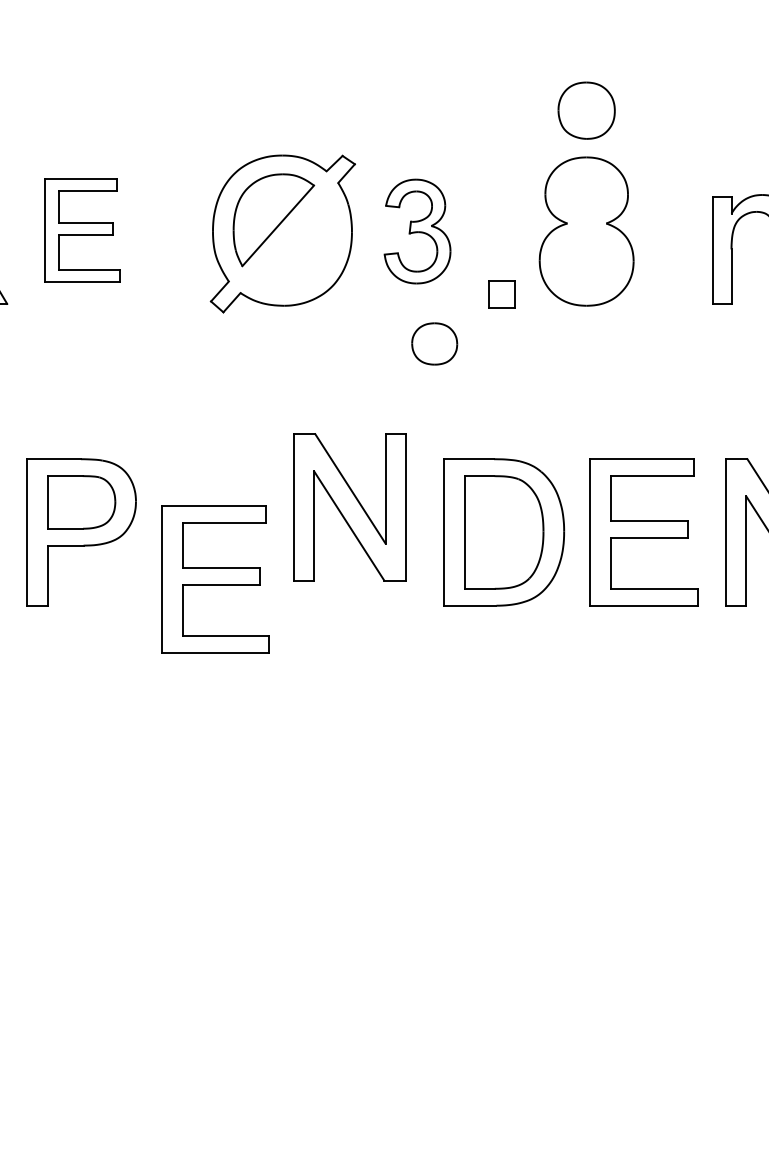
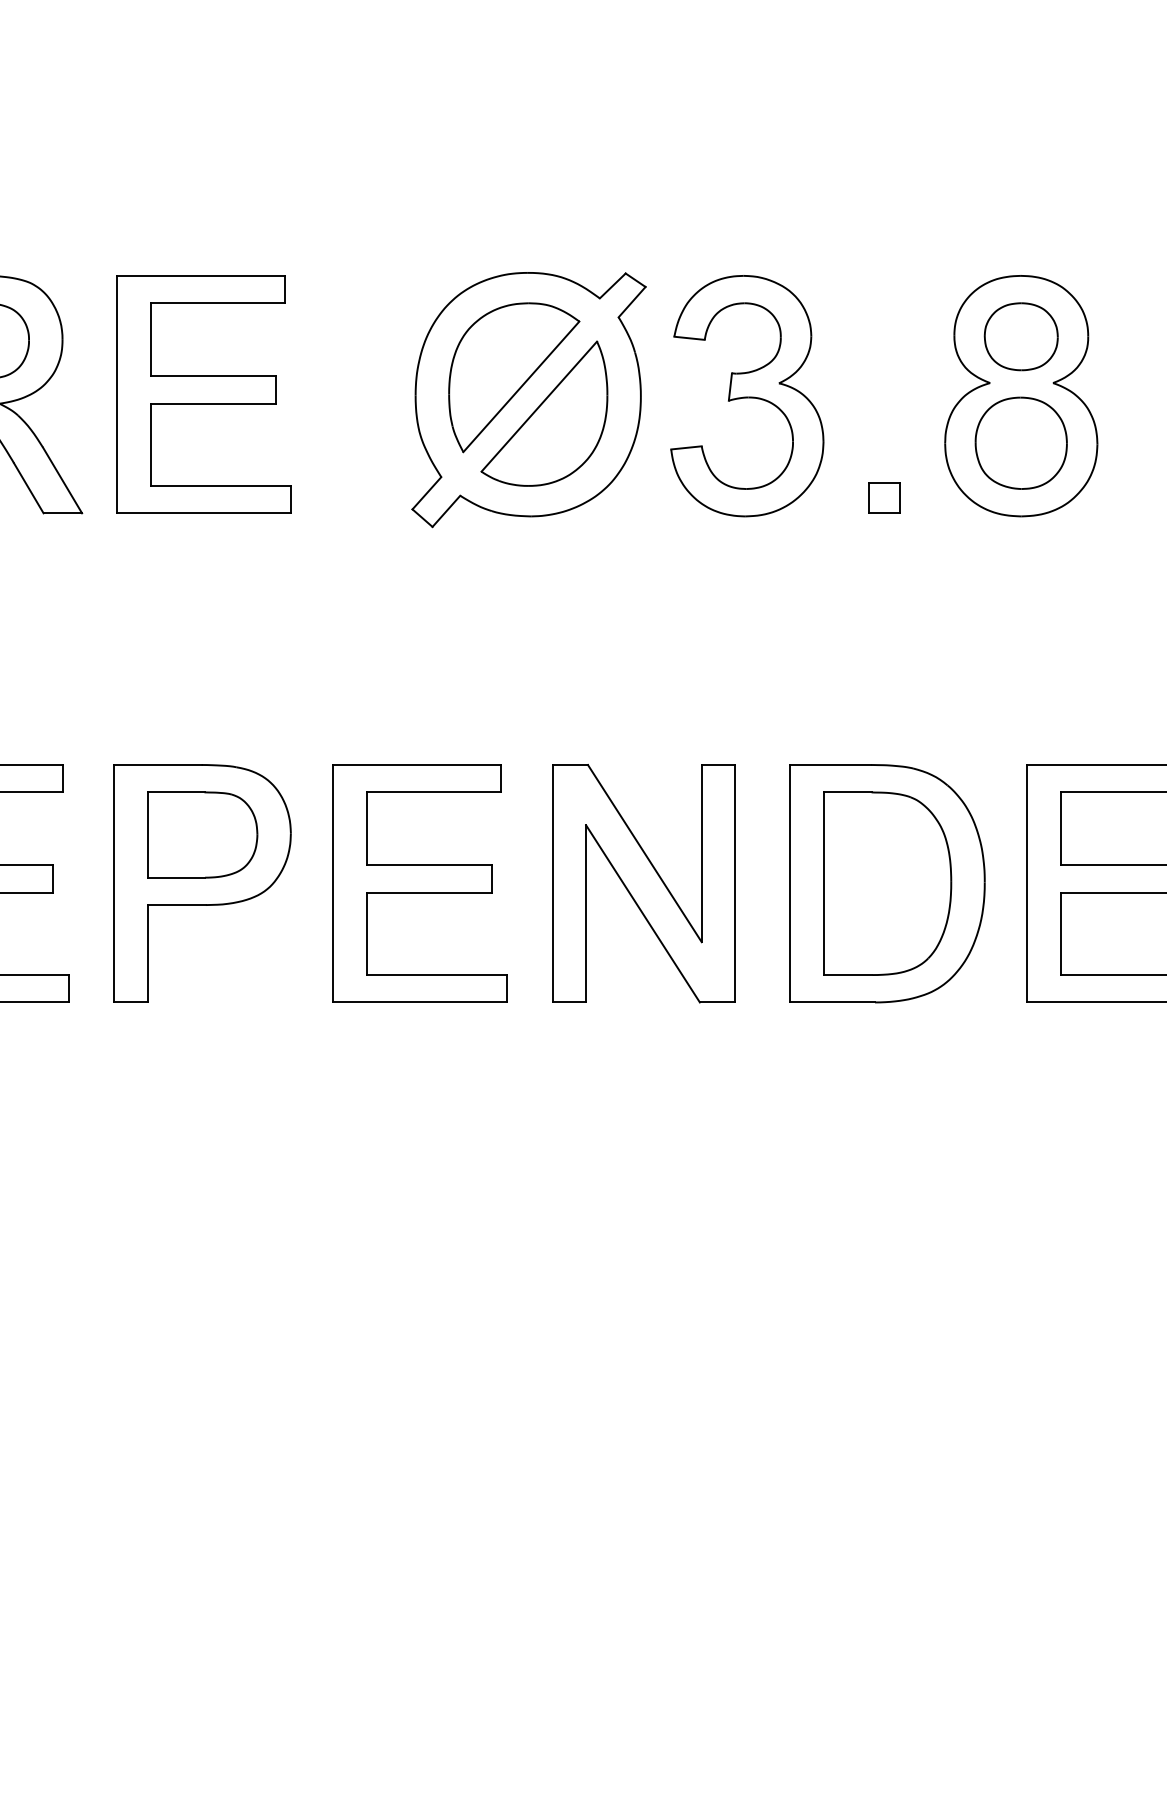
part: (586, 110) -> (1020, 442), moved
part: (82, 230) -> (204, 394), size x1.43
part: (417, 231) -> (747, 395), size x1.43
part: (292, 242) -> (544, 413), added
part: (502, 294) -> (884, 498), size x0.71
part: (434, 343) -> (1020, 335), moved
part: (349, 507) -> (643, 883), moved
part: (215, 579) -> (419, 883), moved

